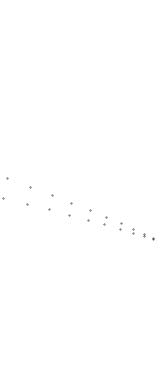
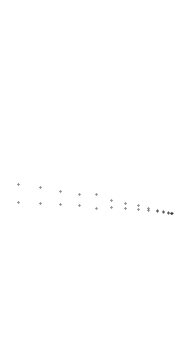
part: (89, 215) -> (96, 201), size x1.6

